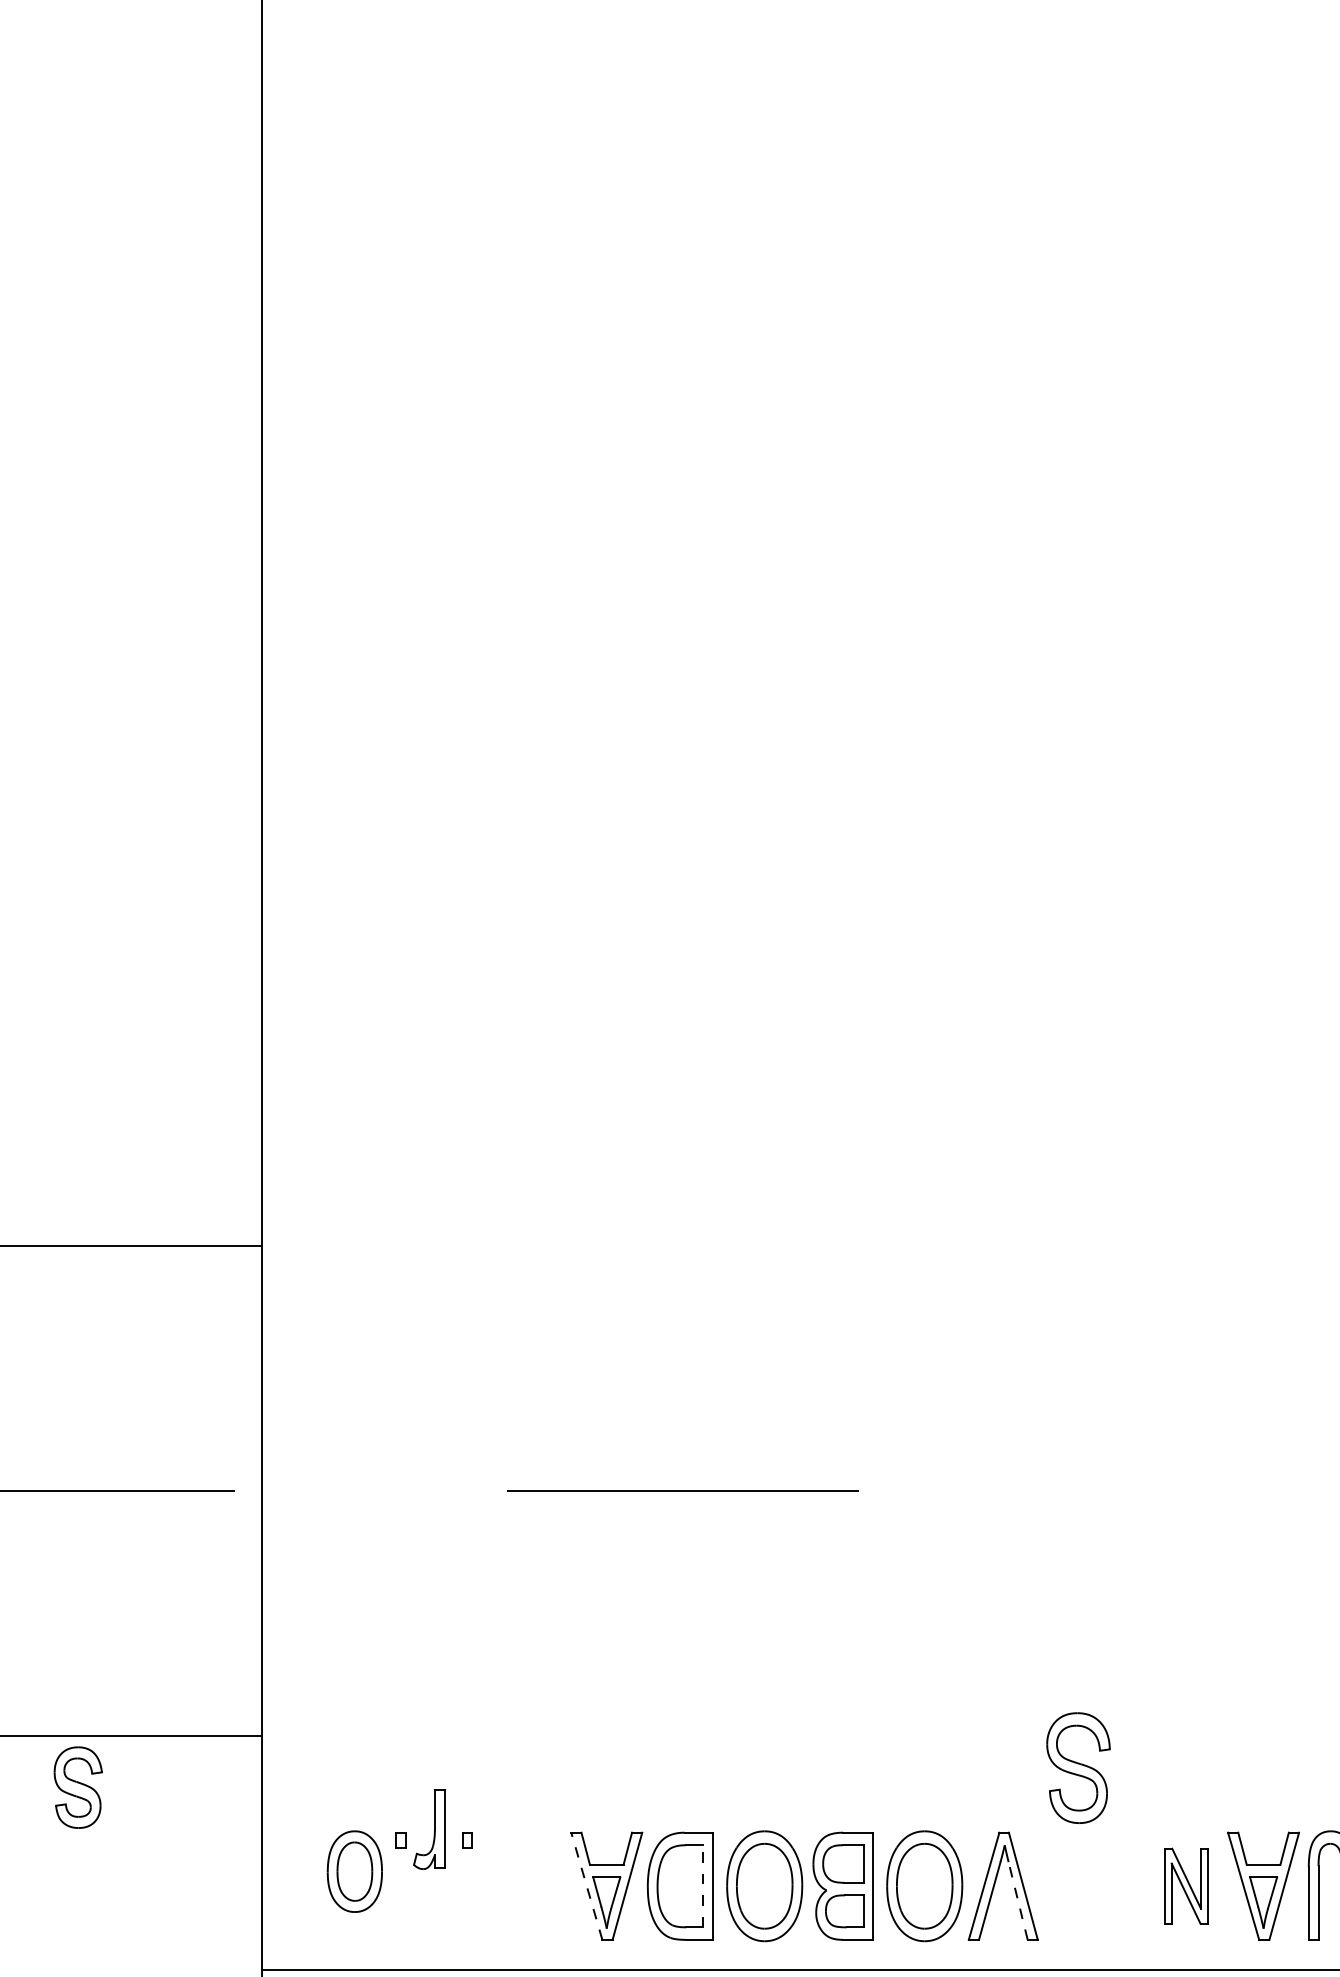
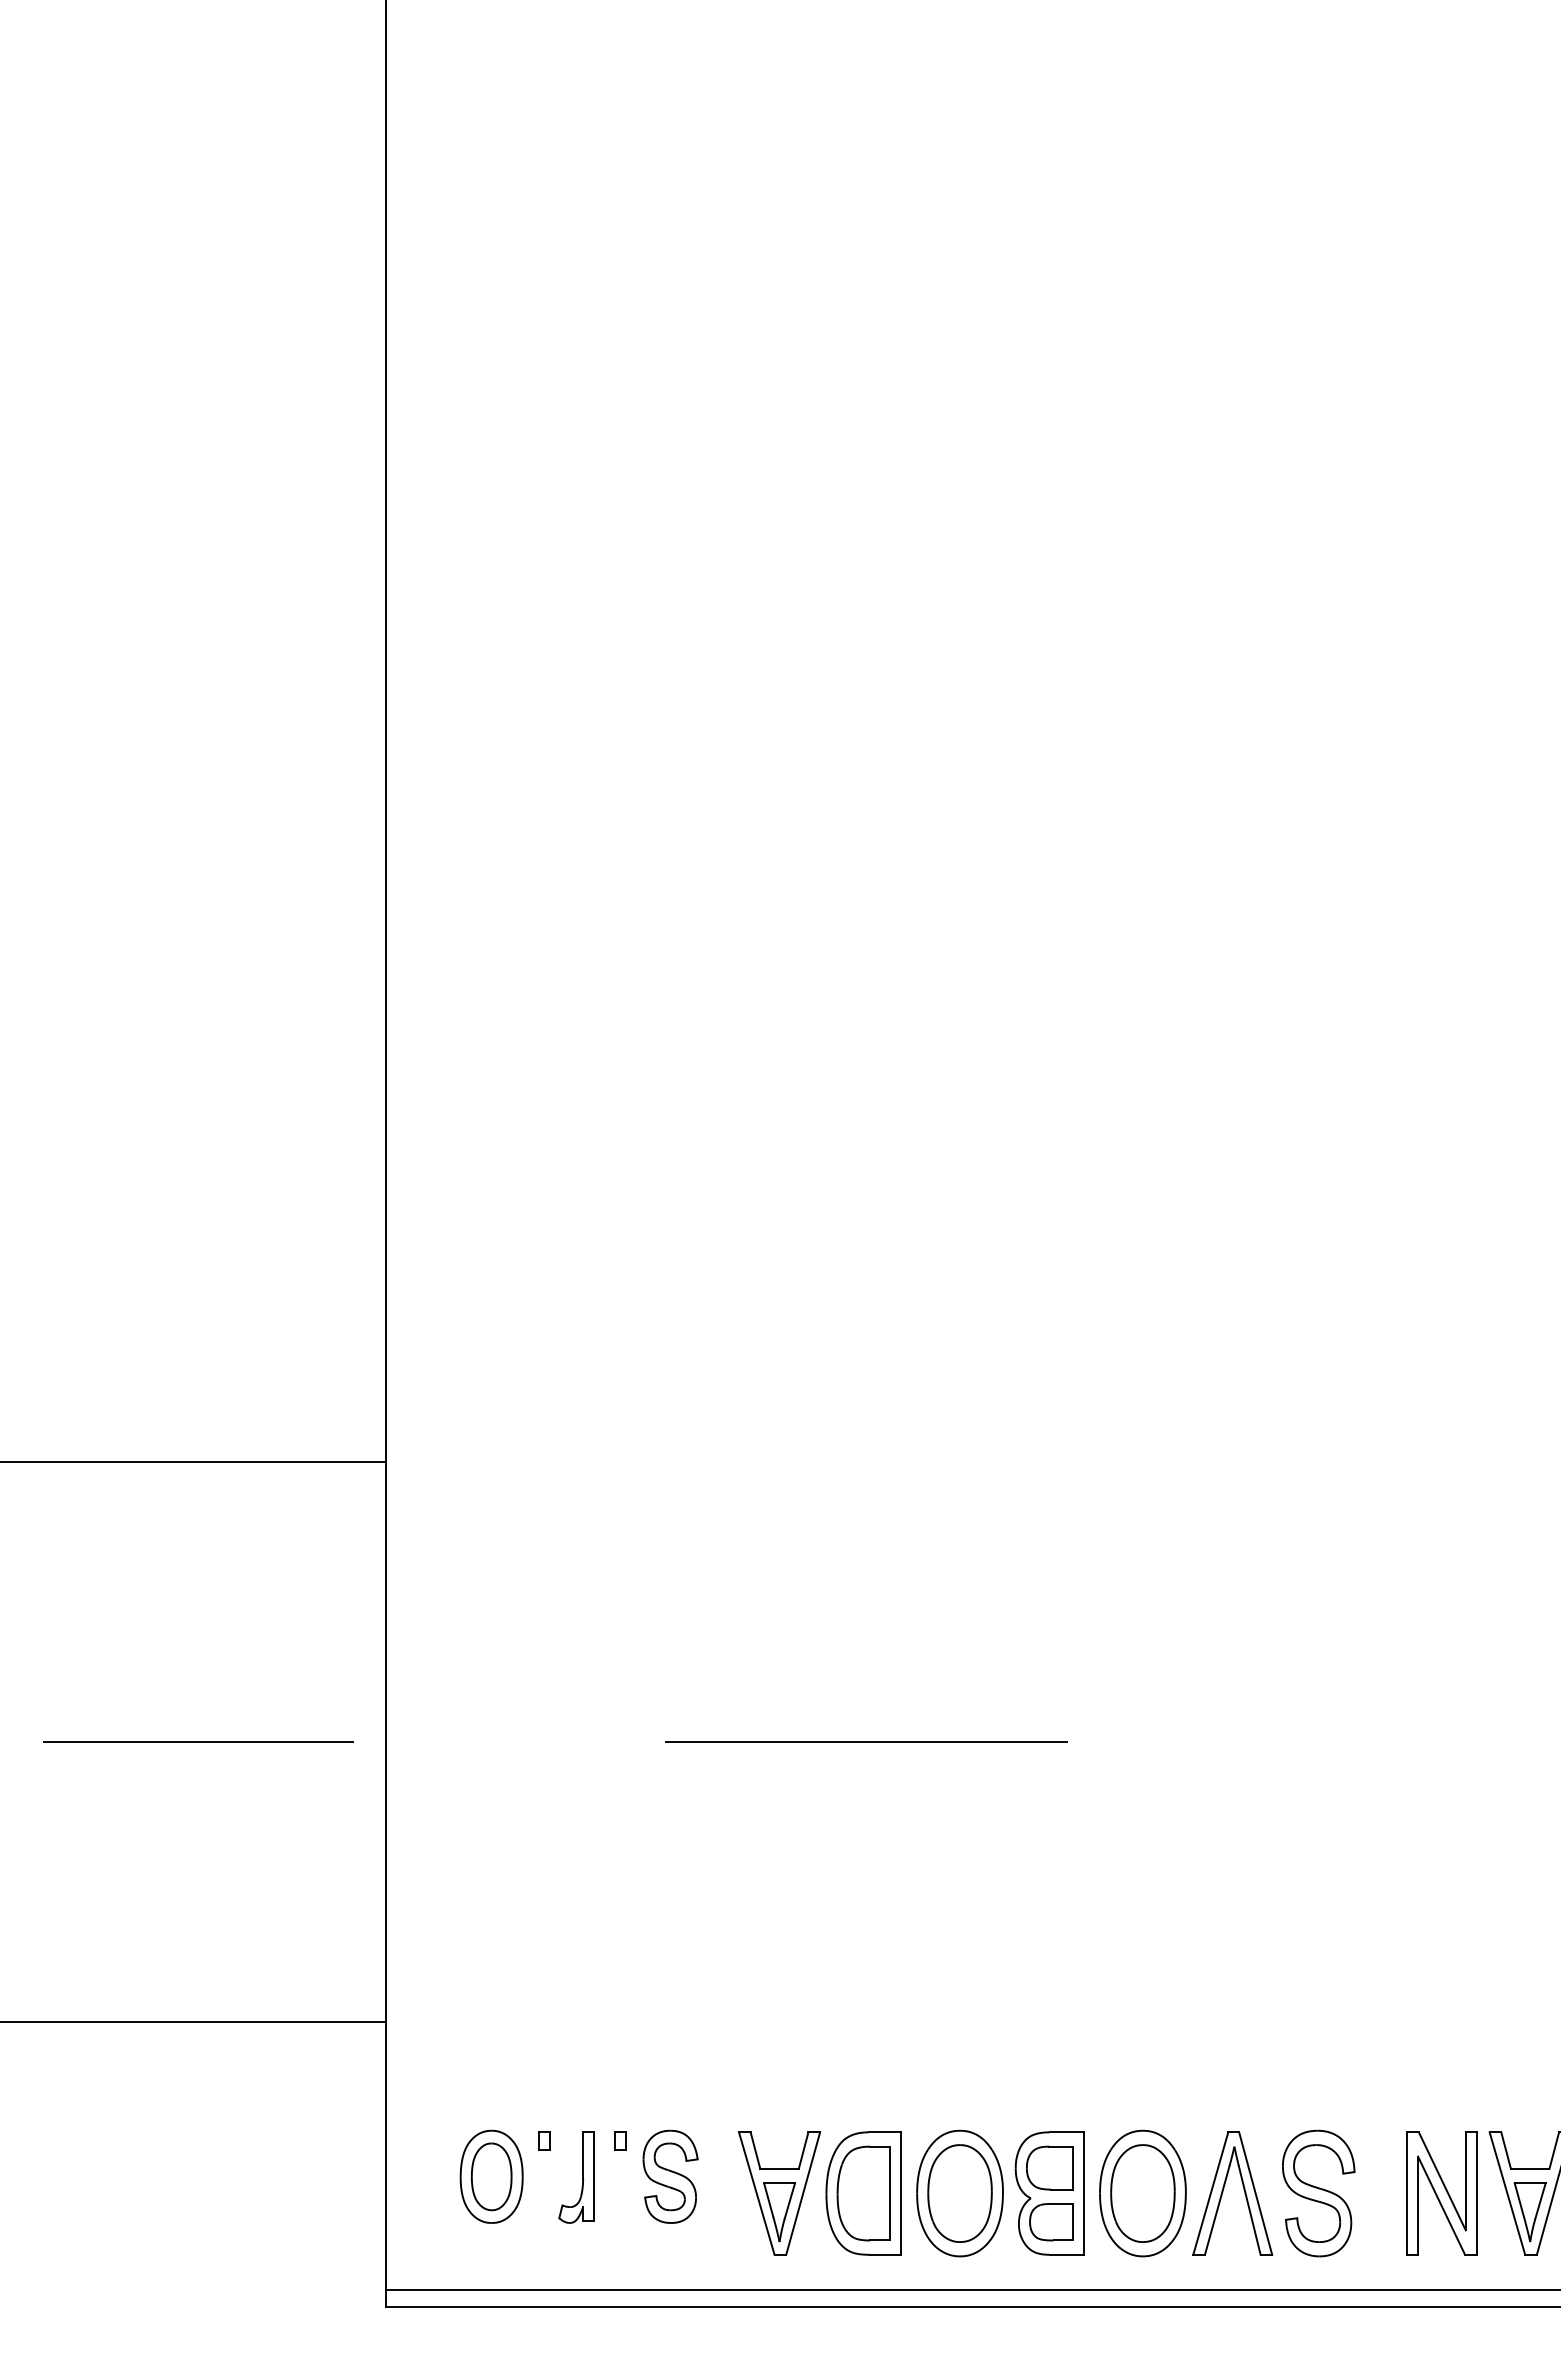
part: (1078, 1768) -> (1318, 2193), moved
part: (78, 1787) -> (670, 2176), moved
part: (429, 1829) -> (576, 2177), moved
line: (586, 1886) -> (756, 2193), dashed -> solid
line: (703, 1886) -> (890, 2193), dashed -> solid
part: (1185, 1886) -> (1441, 2193), size x1.43
line: (1017, 1901) -> (1249, 2210), dashed -> solid

